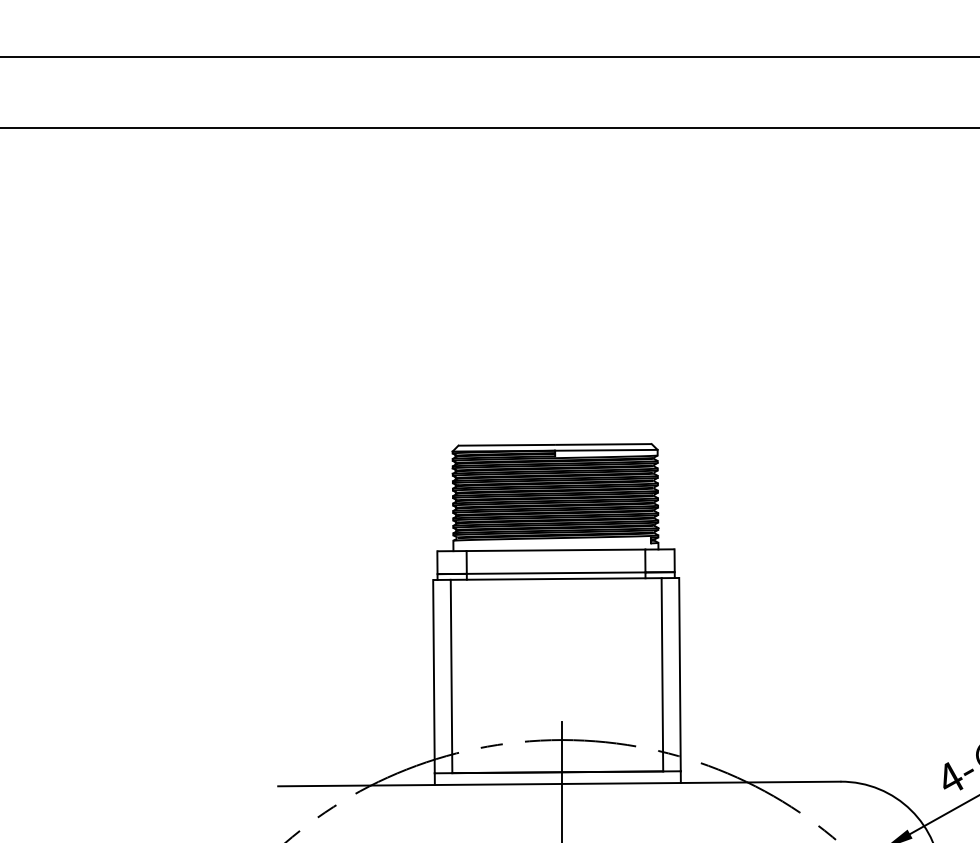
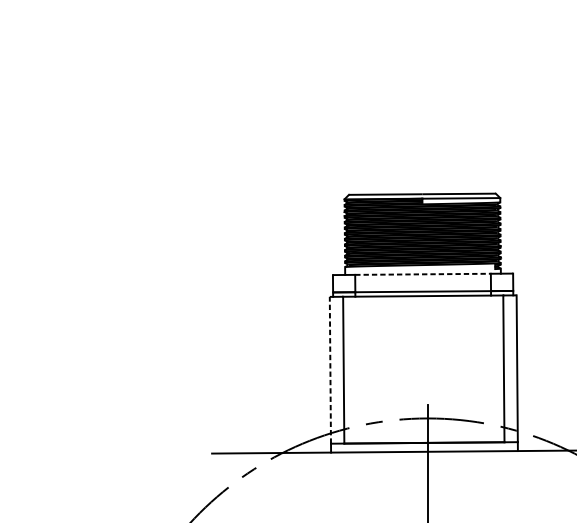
line: (556, 550) -> (423, 274), solid -> dashed
line: (433, 676) -> (330, 370), solid -> dashed

